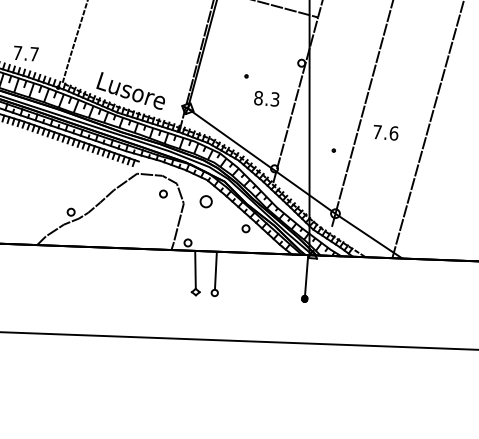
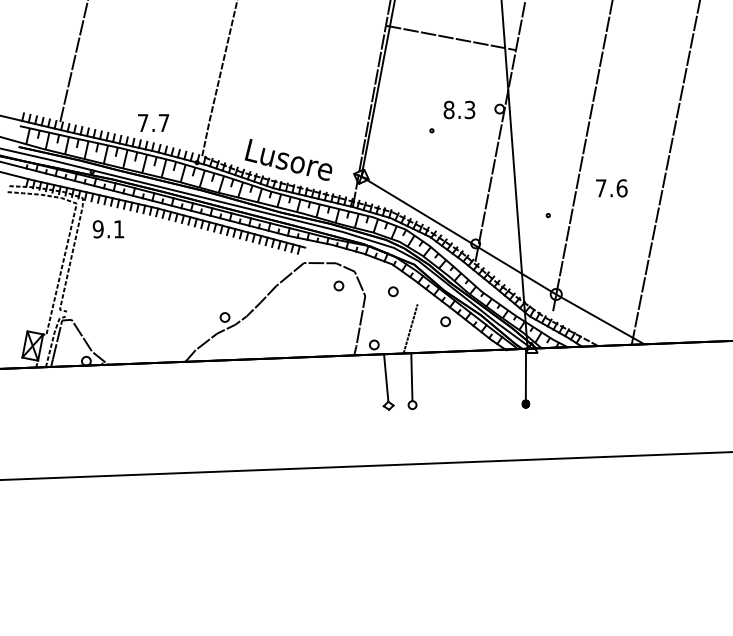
text: (266, 98) -> (459, 109), moved
part: (206, 201) -> (393, 291), size x0.62
line: (217, 232) -> (410, 328), added

